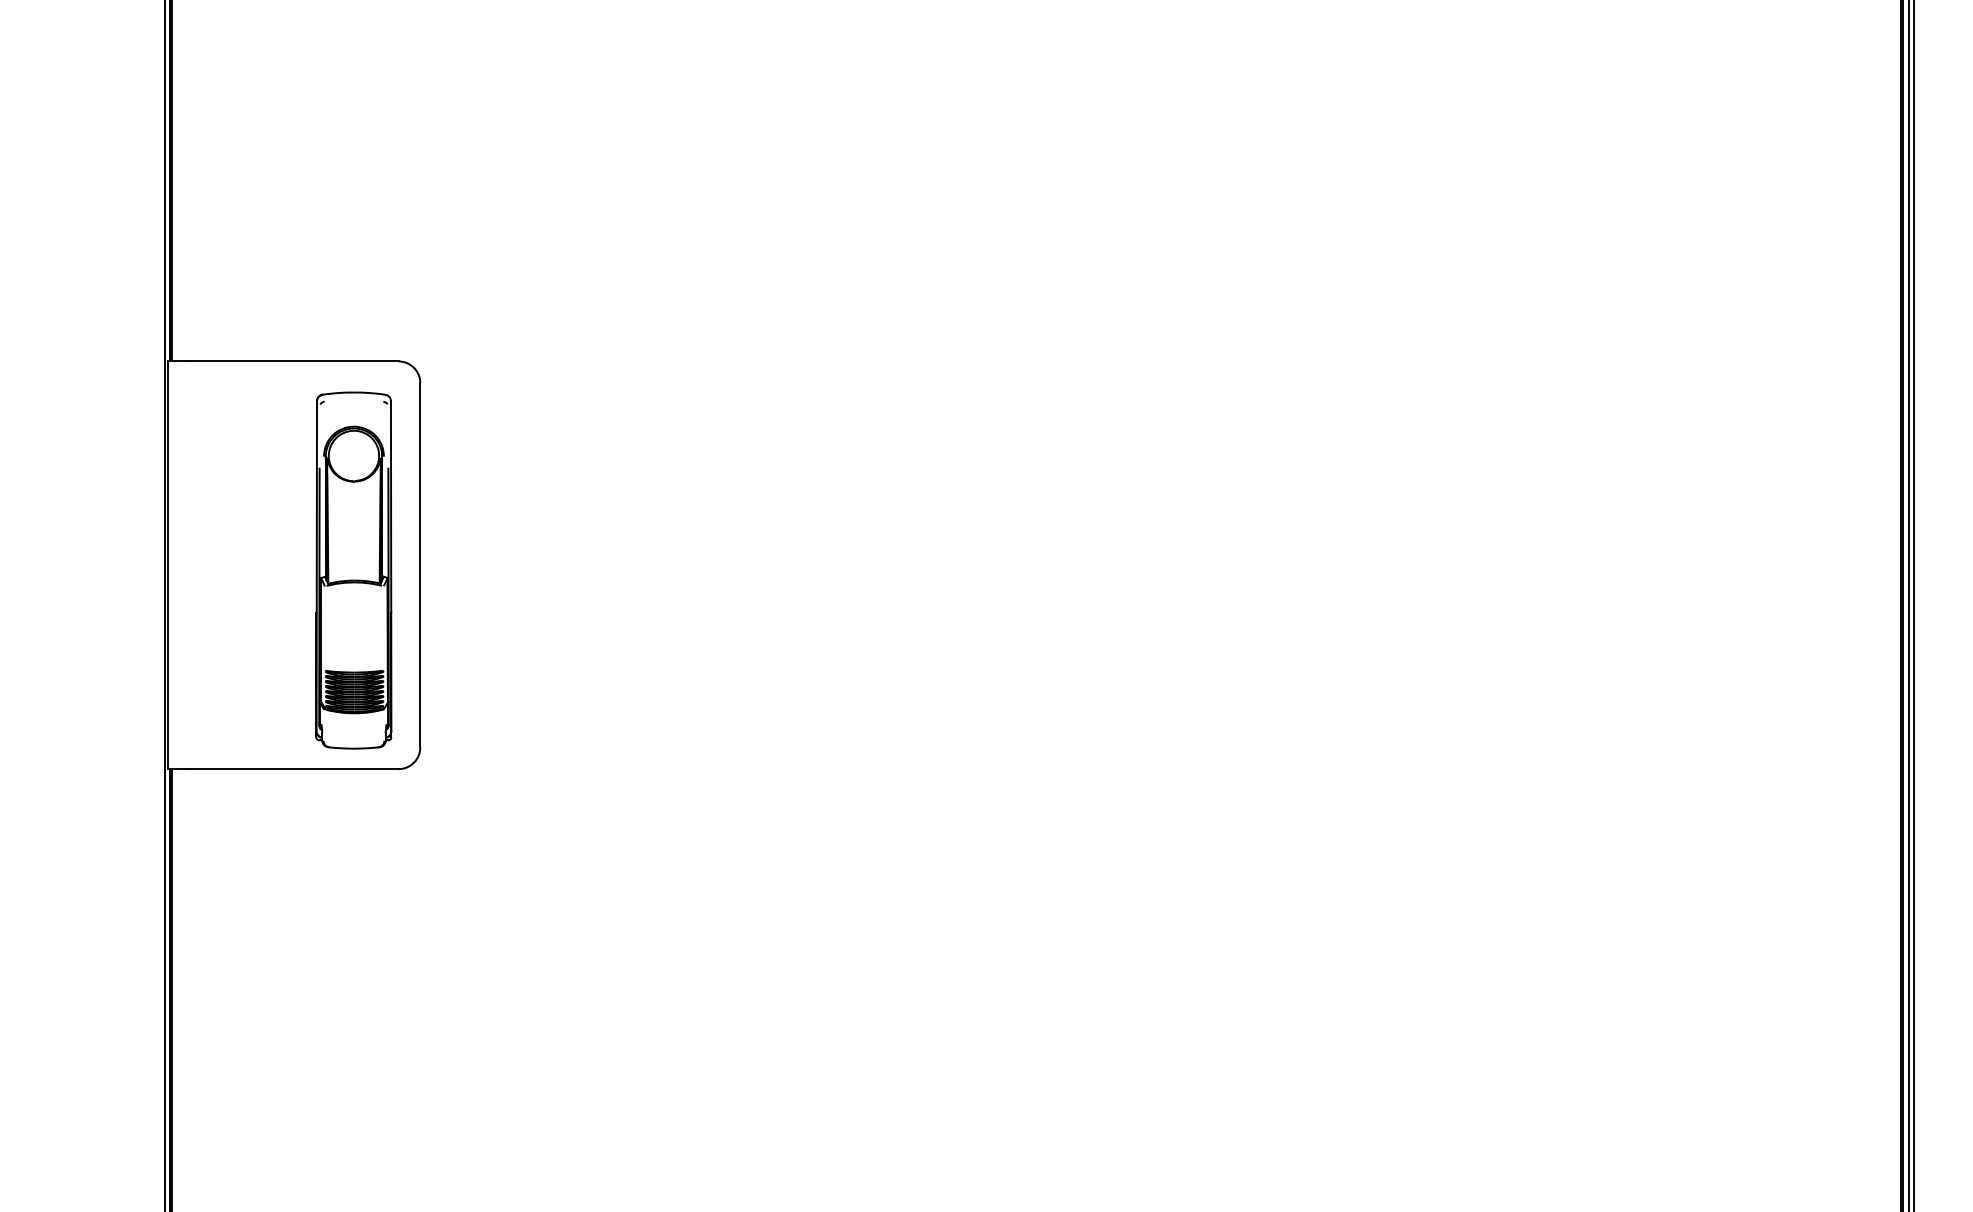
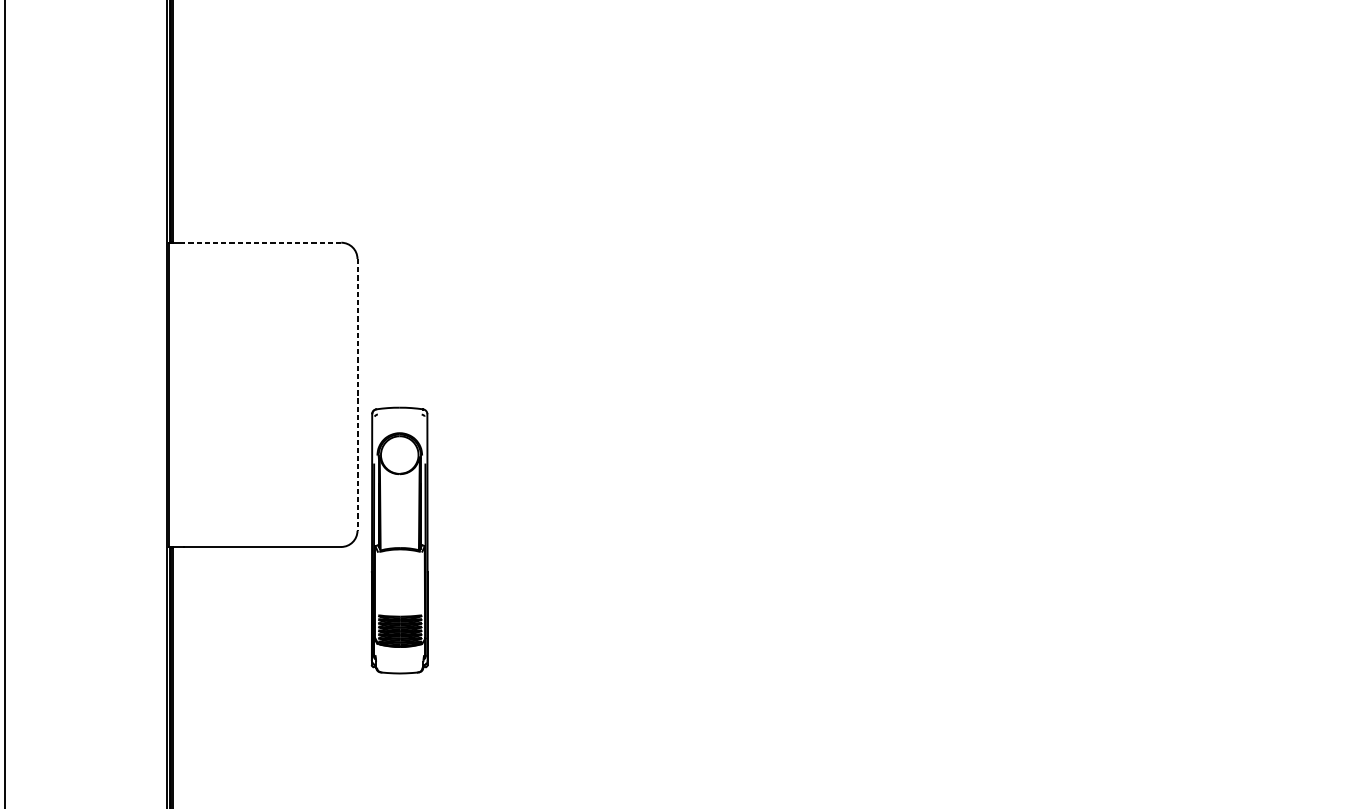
line: (292, 361) -> (262, 242), solid -> dashed
line: (420, 565) -> (357, 395), solid -> dashed
part: (353, 570) -> (399, 540), moved

